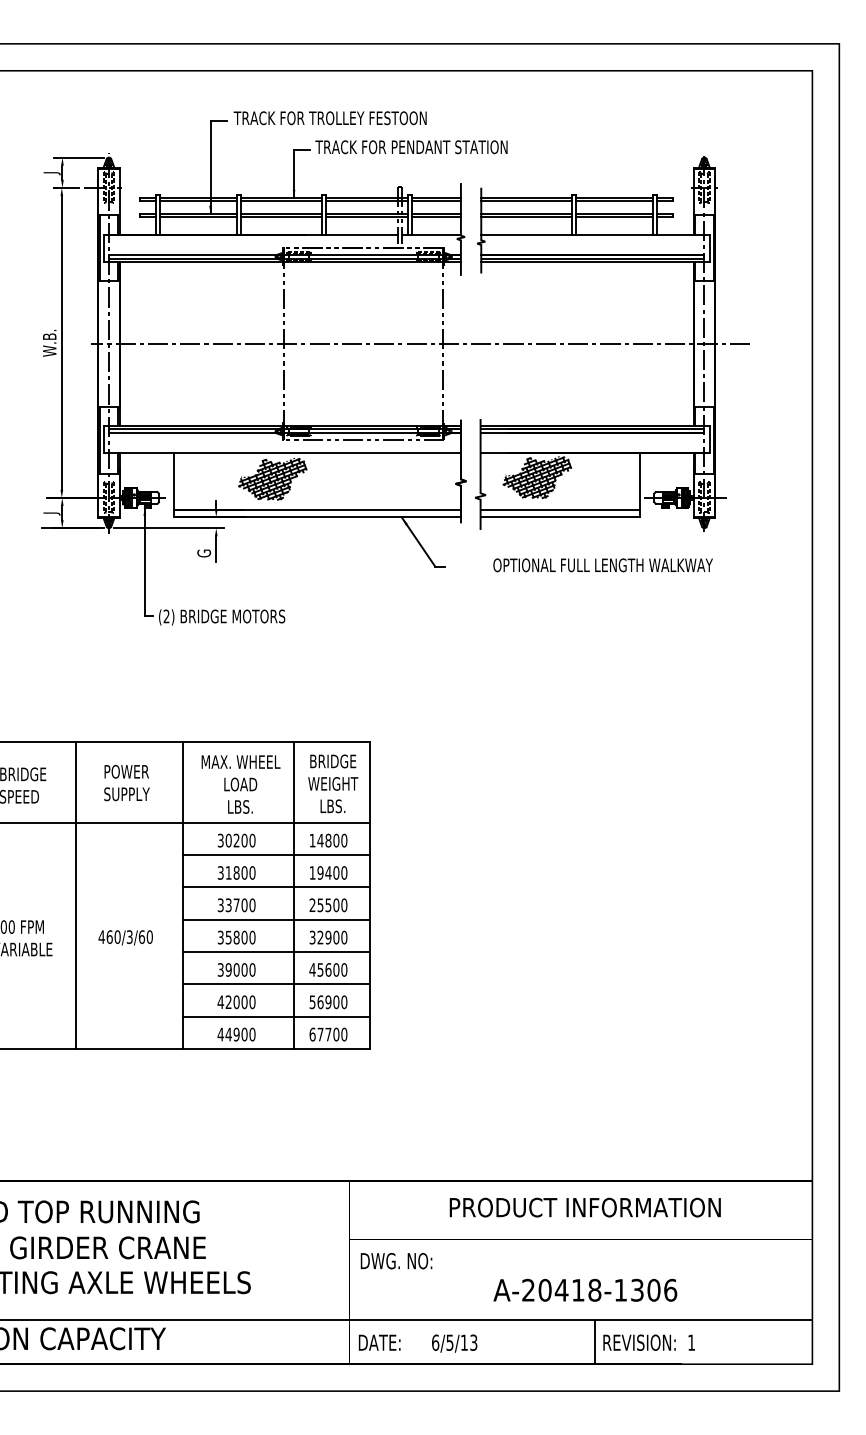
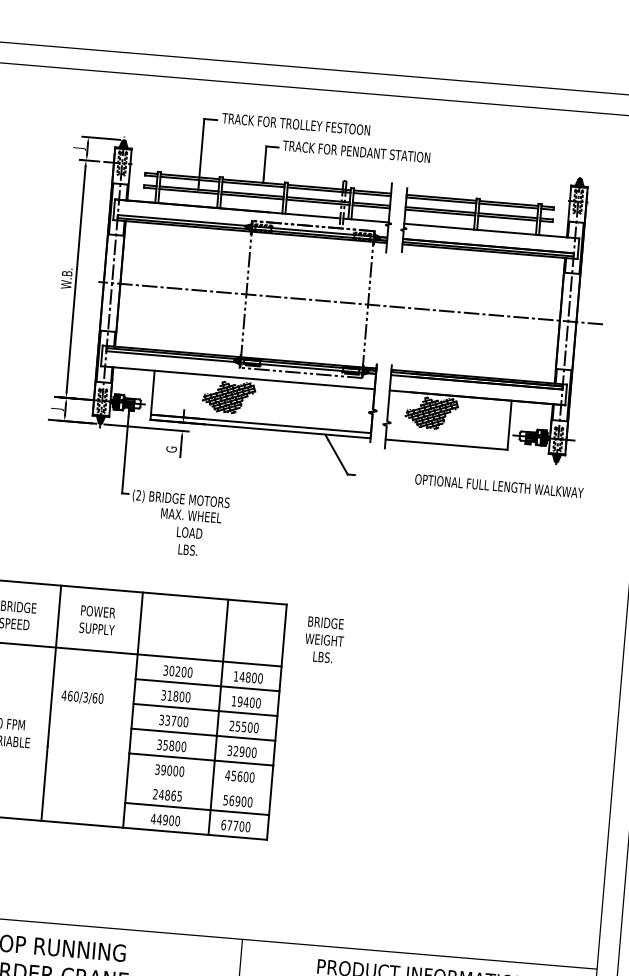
line: (559, 510) -> (446, 439), removed
text: (602, 565) -> (498, 486), moved
text: (333, 783) -> (324, 639), moved
text: (240, 784) -> (189, 532), moved
text: (125, 937) -> (82, 697), moved
line: (276, 984) -> (199, 784), removed
text: (236, 1002) -> (167, 795), 42000 -> 24865

